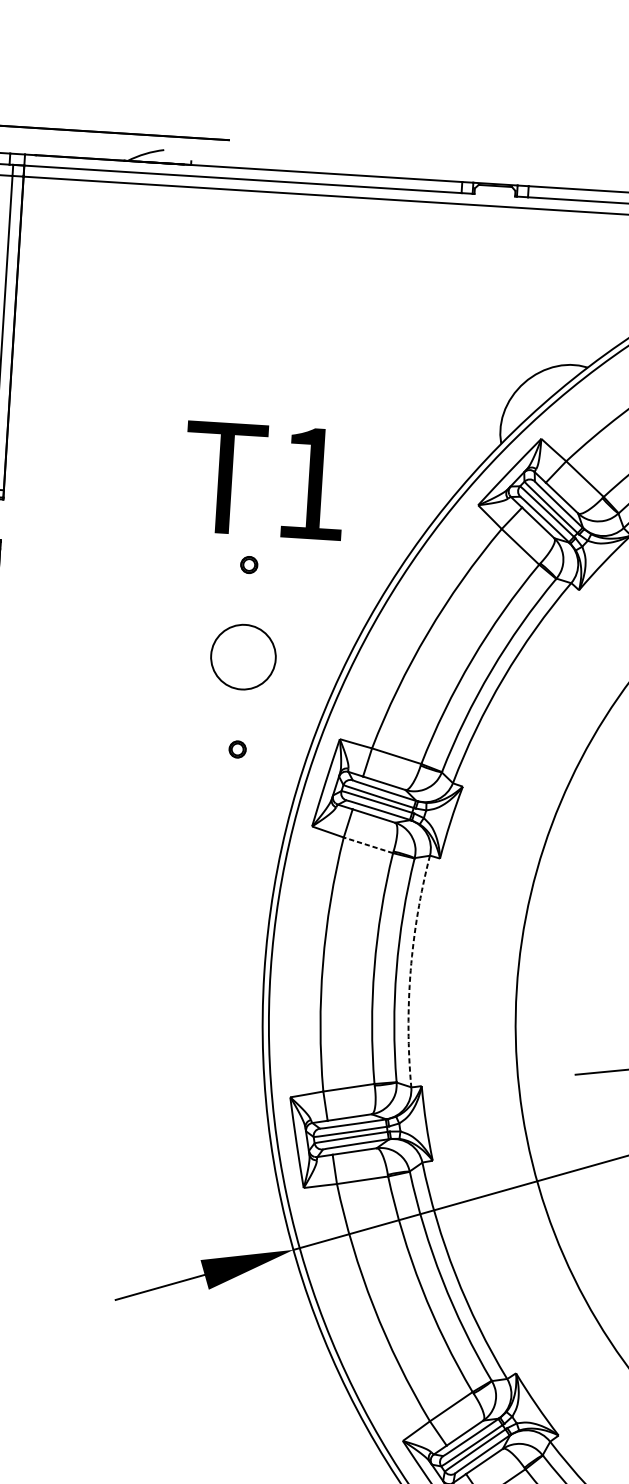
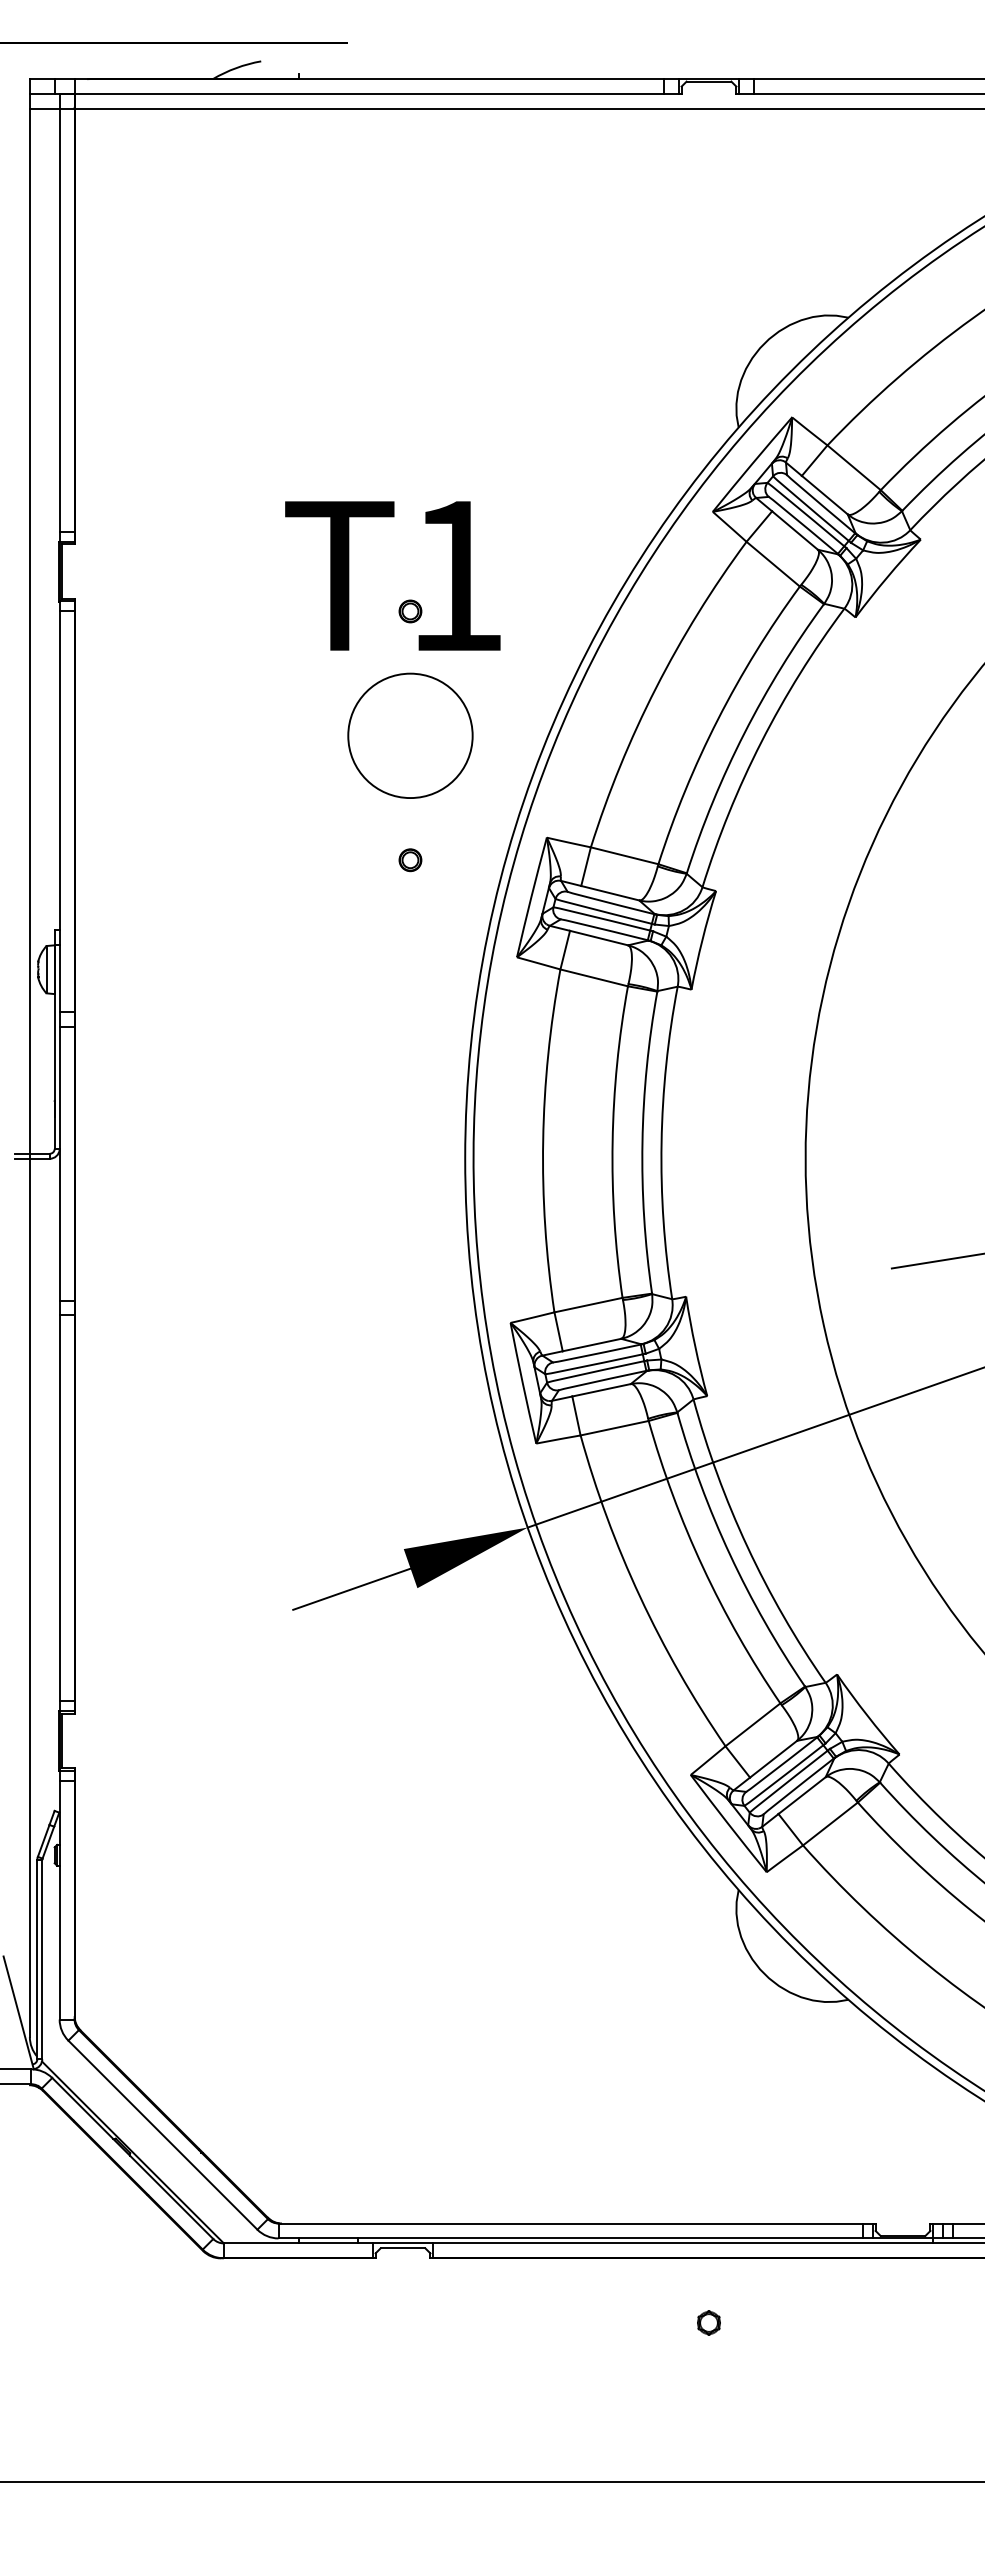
text: (264, 480) -> (392, 575), moved
circle: (243, 657) -> (410, 735), size x1.43
line: (368, 845) -> (594, 977), dashed -> solid
arc: (410, 970) -> (661, 1142), dashed -> solid

